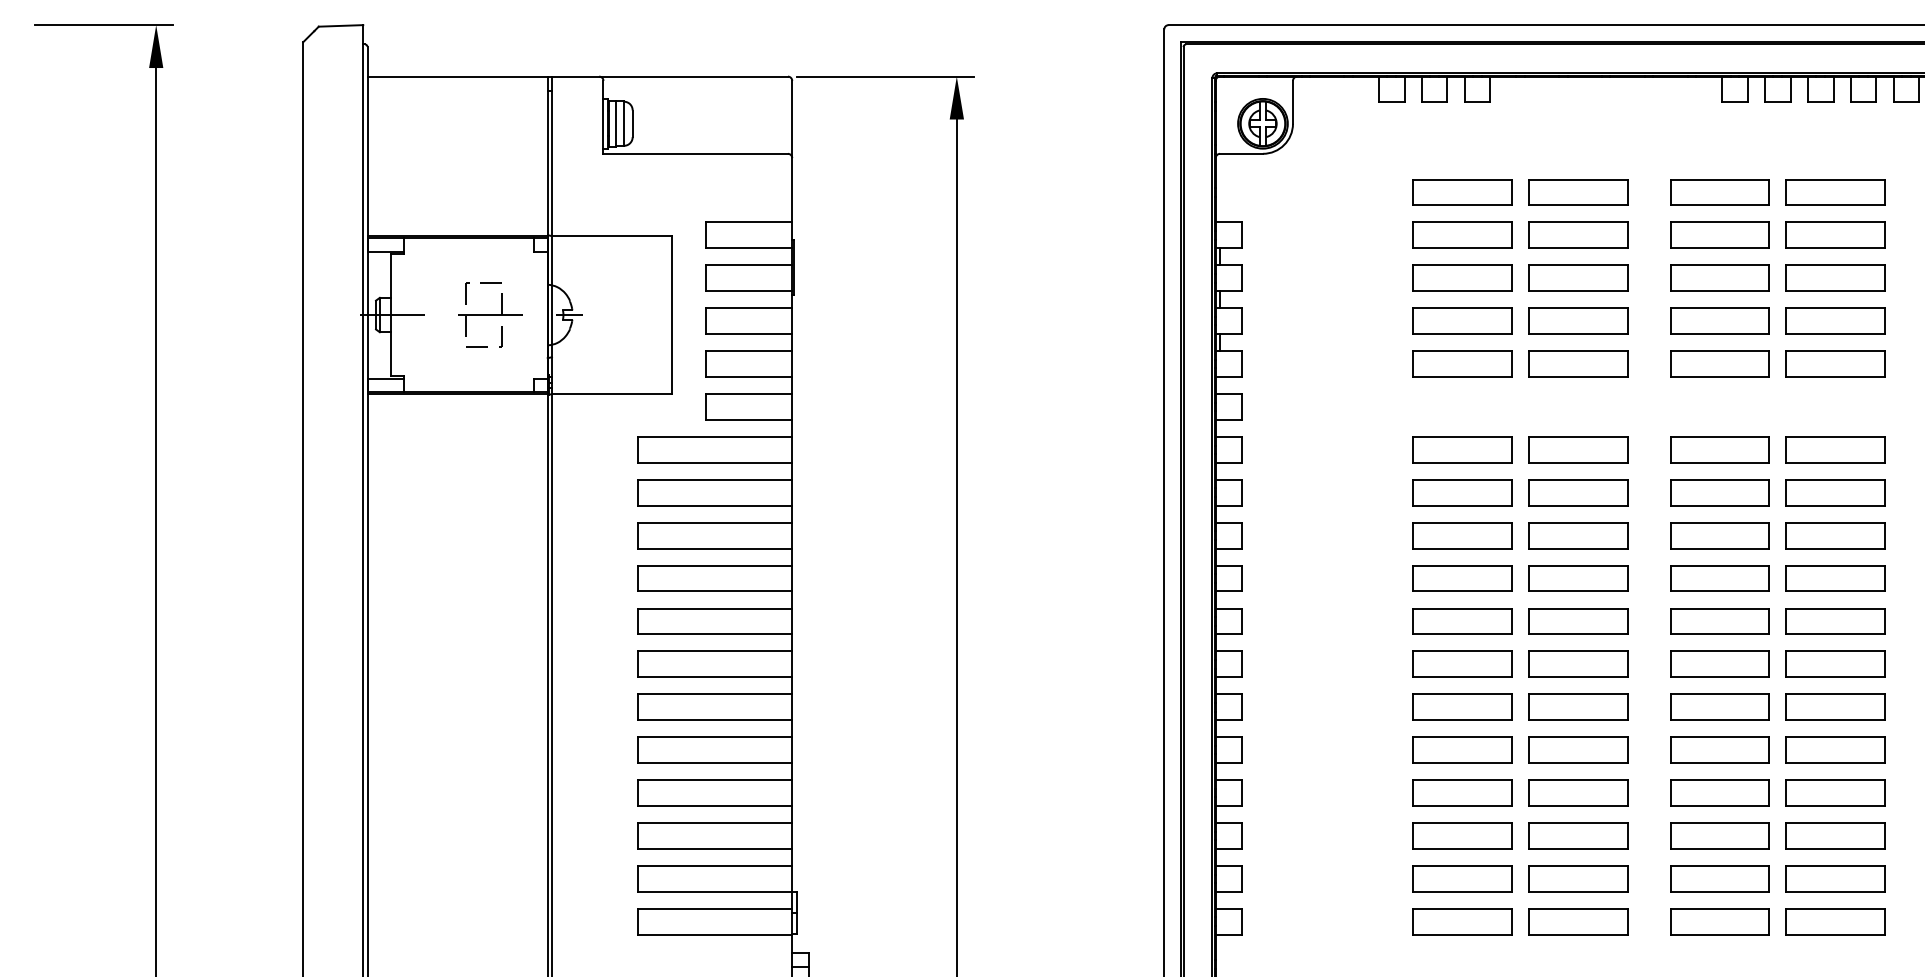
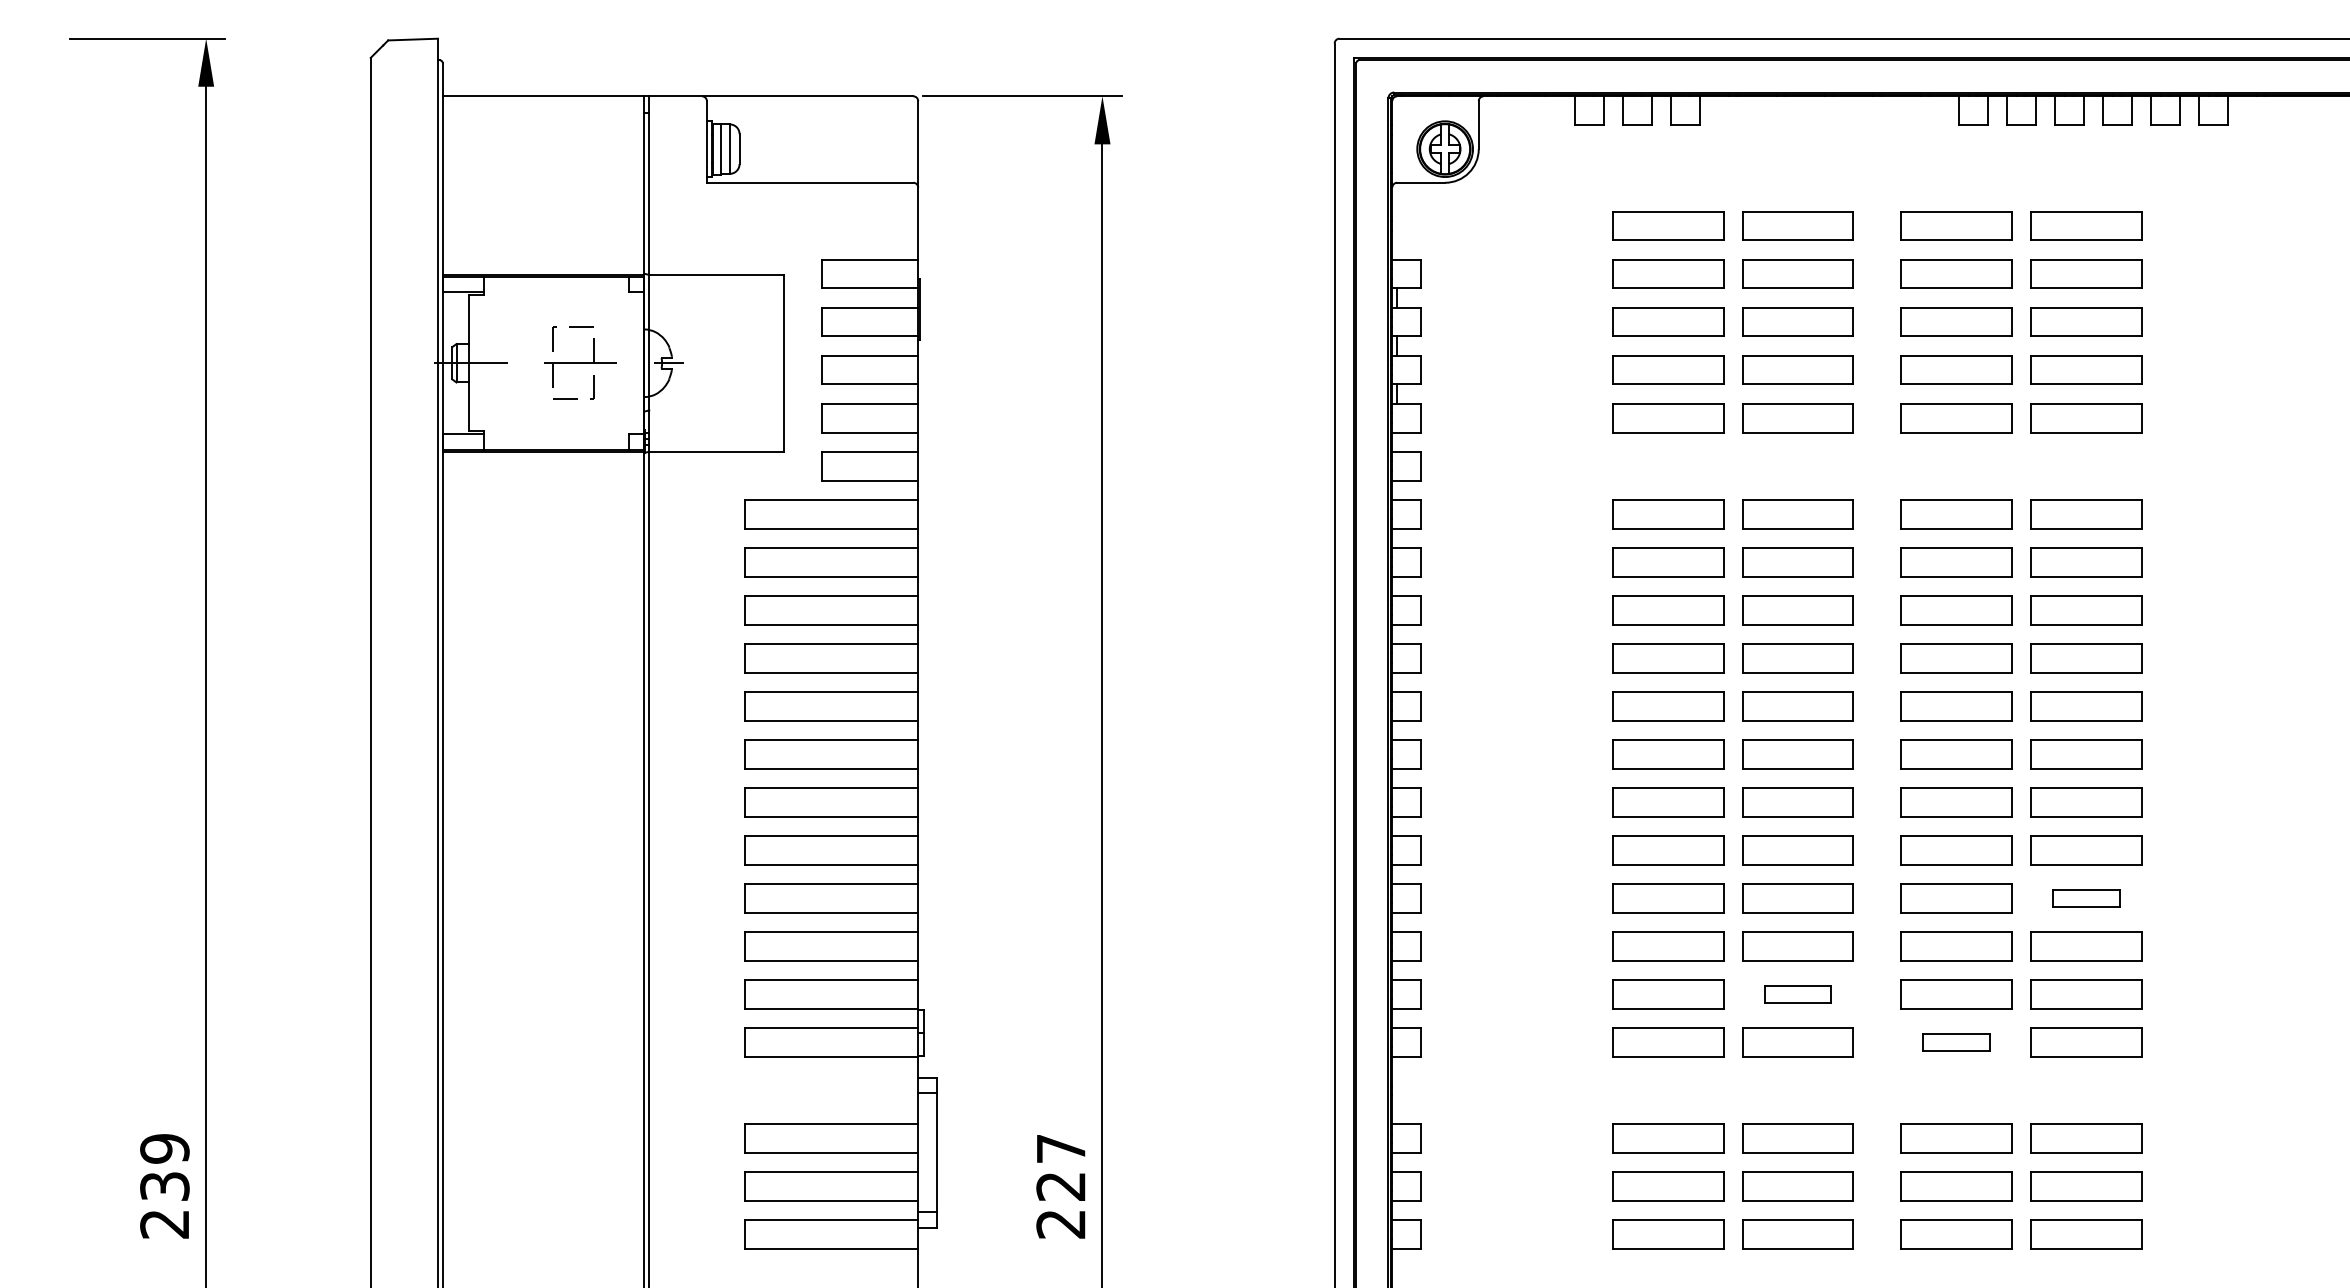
part: (1835, 793) -> (2086, 898), size x0.6
part: (1577, 878) -> (1797, 994), size x0.6
part: (1719, 921) -> (1956, 1042), size x0.6

